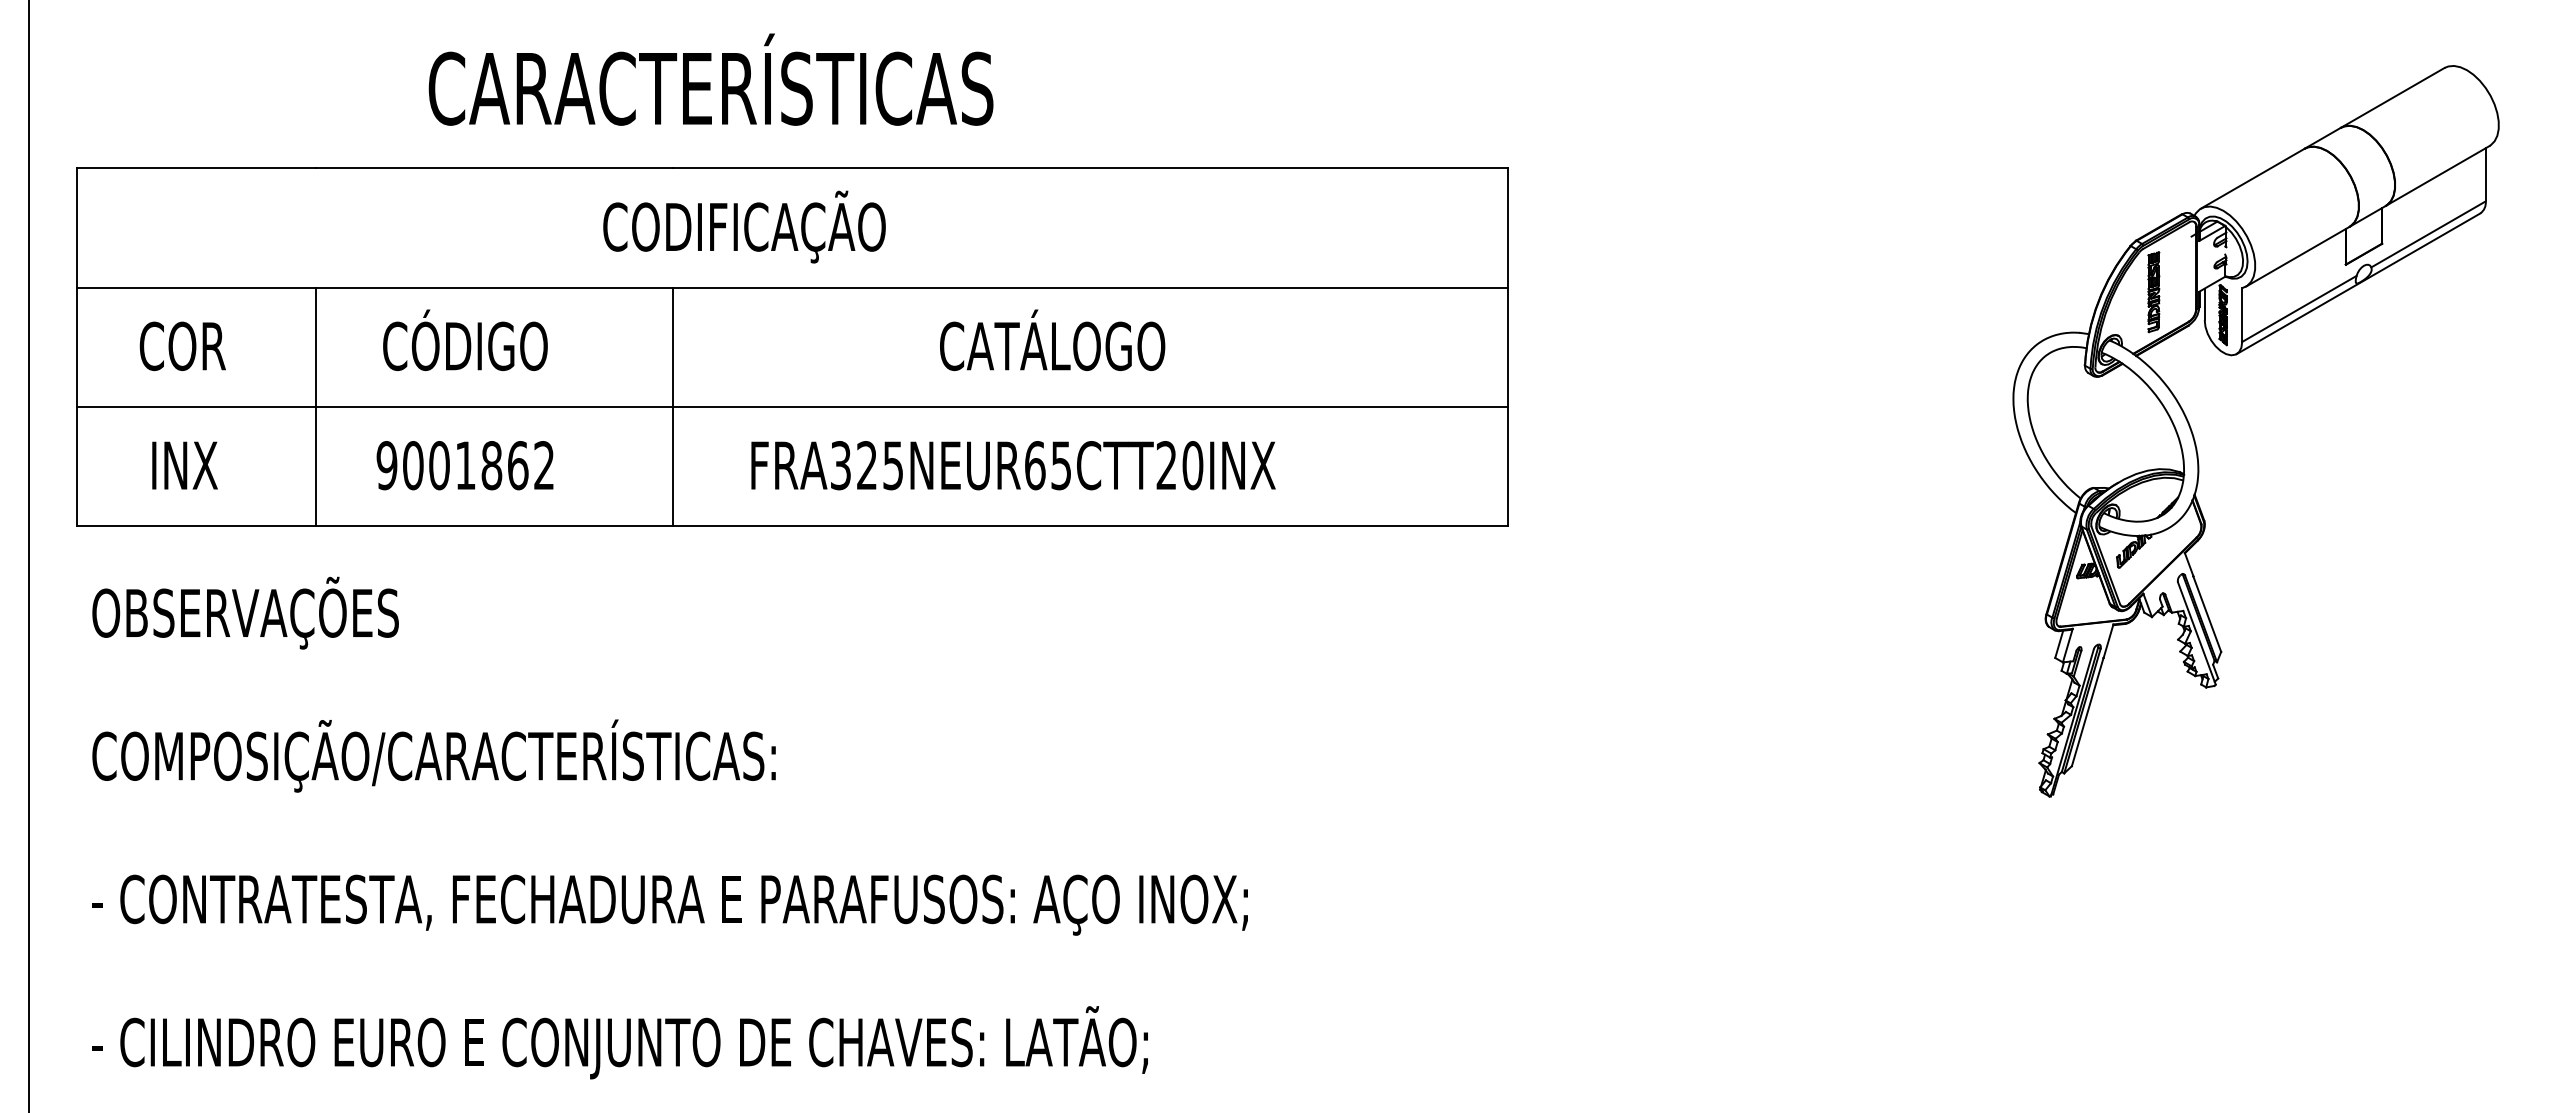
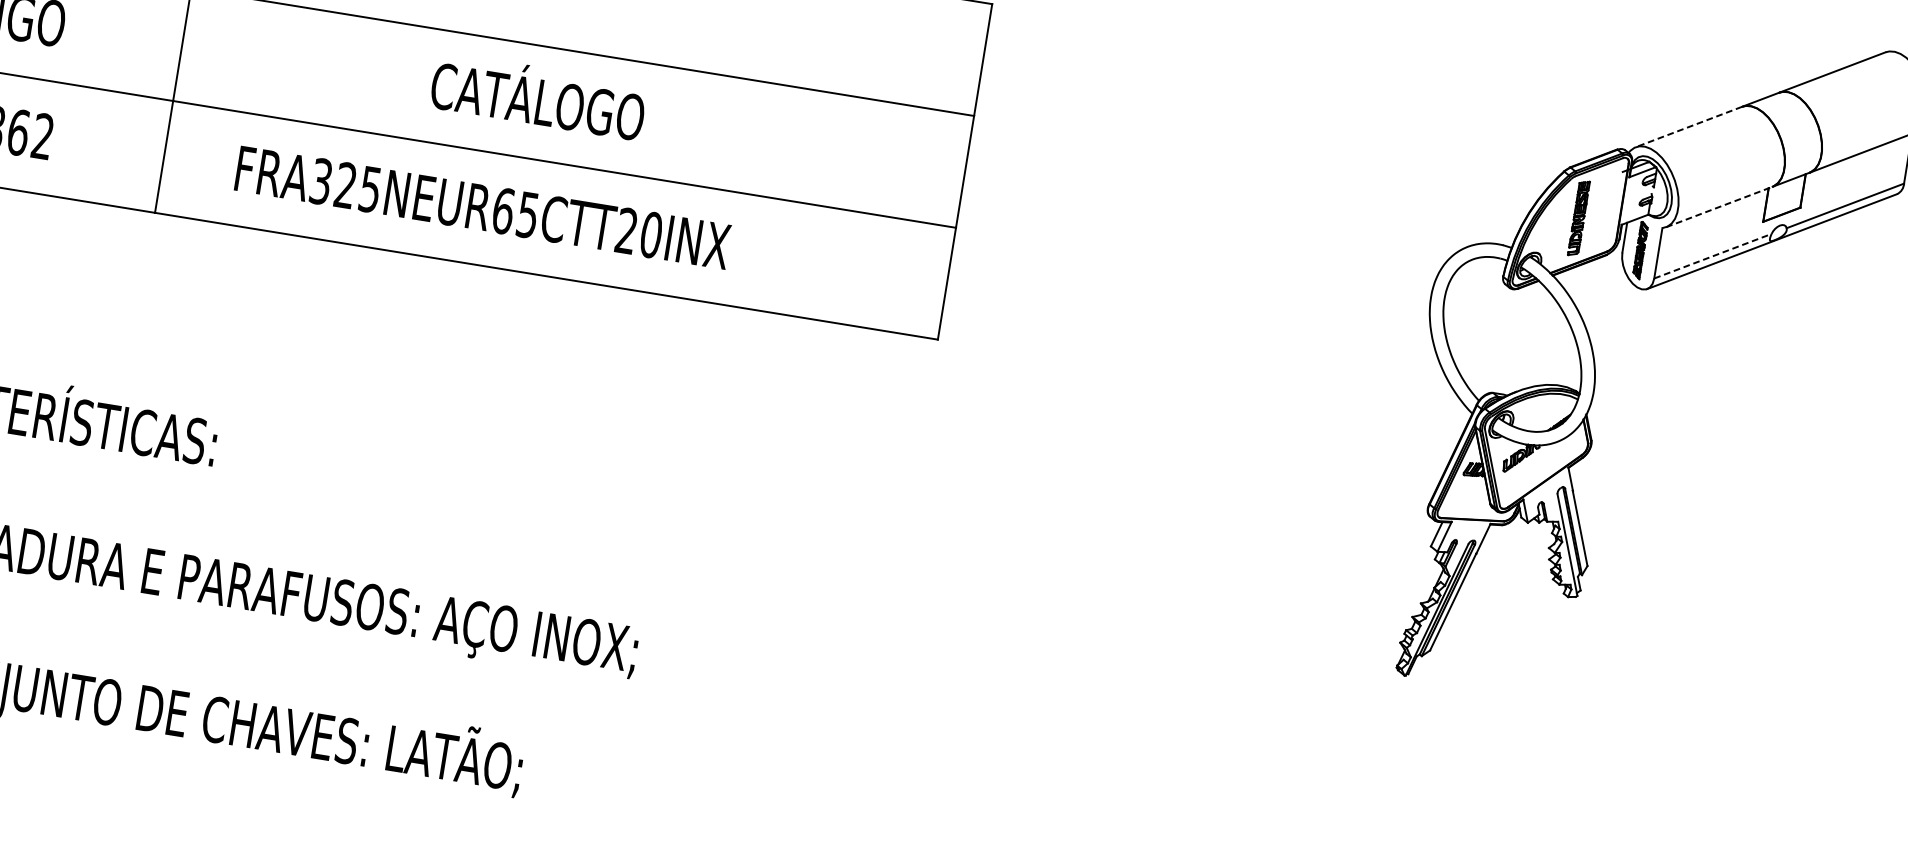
line: (2252, 178) -> (1688, 126), solid -> dashed
line: (2297, 256) -> (1719, 206), solid -> dashed
line: (2299, 308) -> (1713, 255), solid -> dashed

